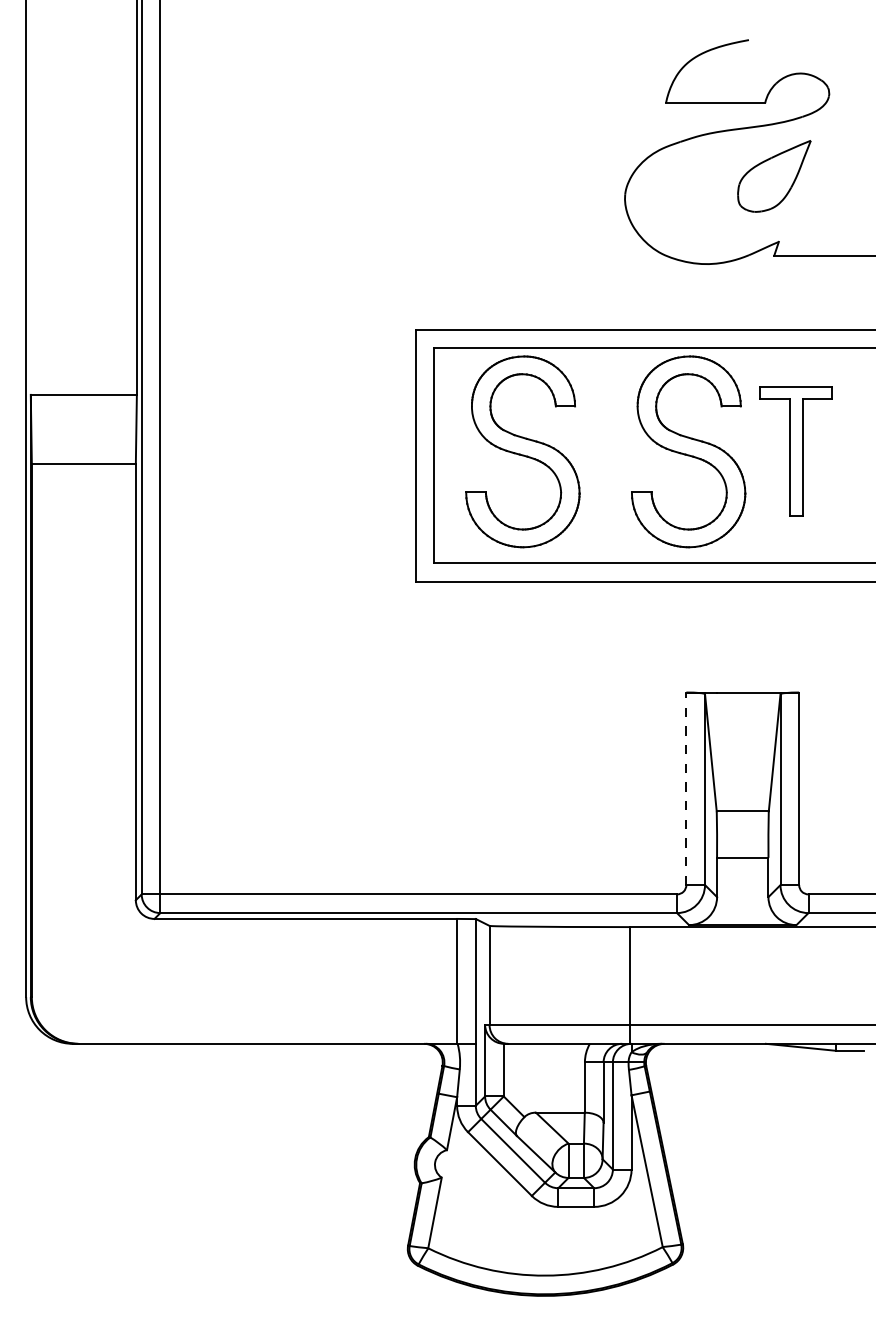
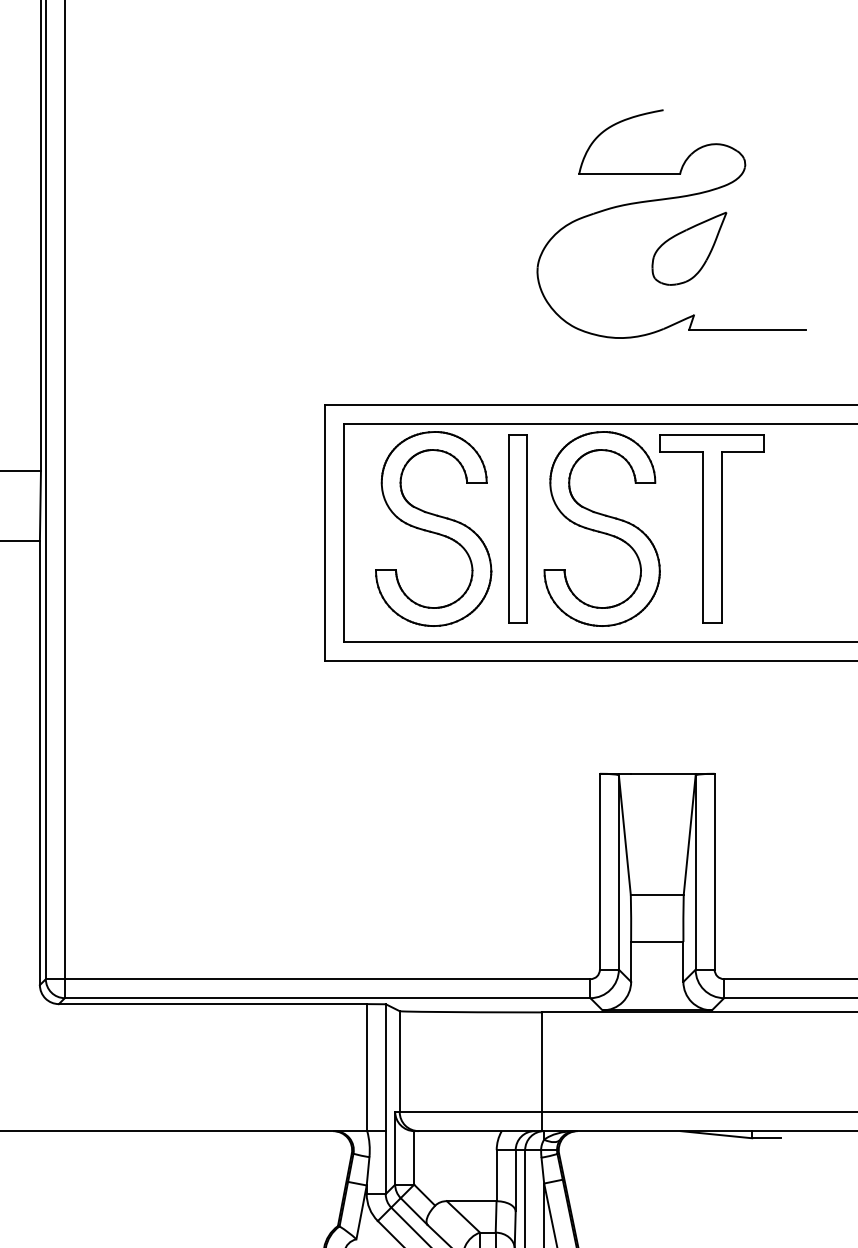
part: (605, 451) -> (517, 528), added
part: (796, 451) -> (711, 528), size x1.43
line: (686, 788) -> (600, 871), dashed -> solid

